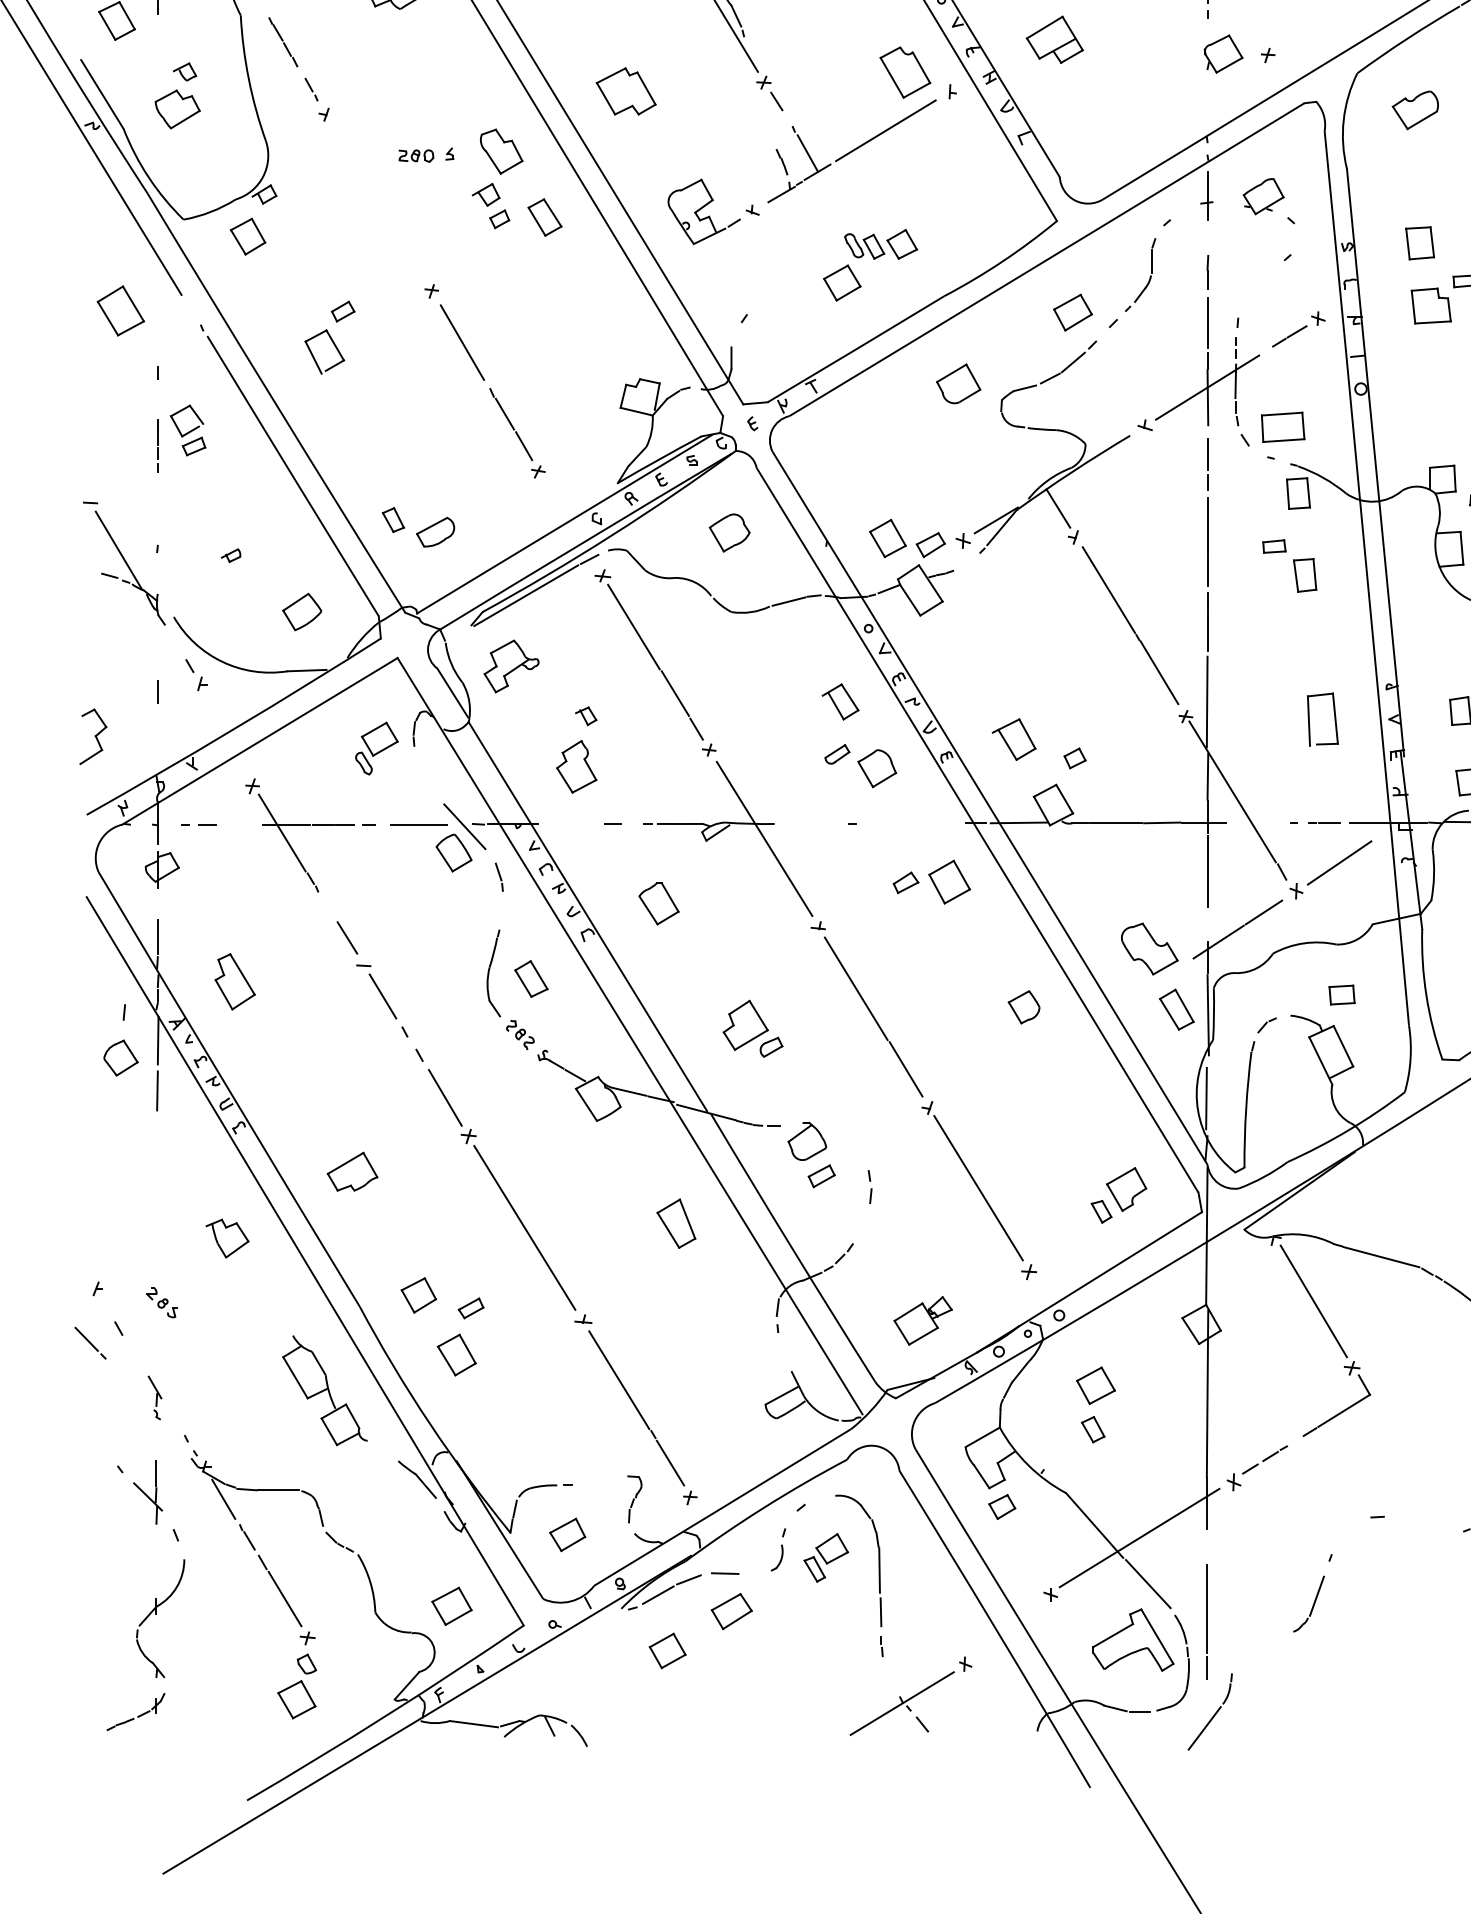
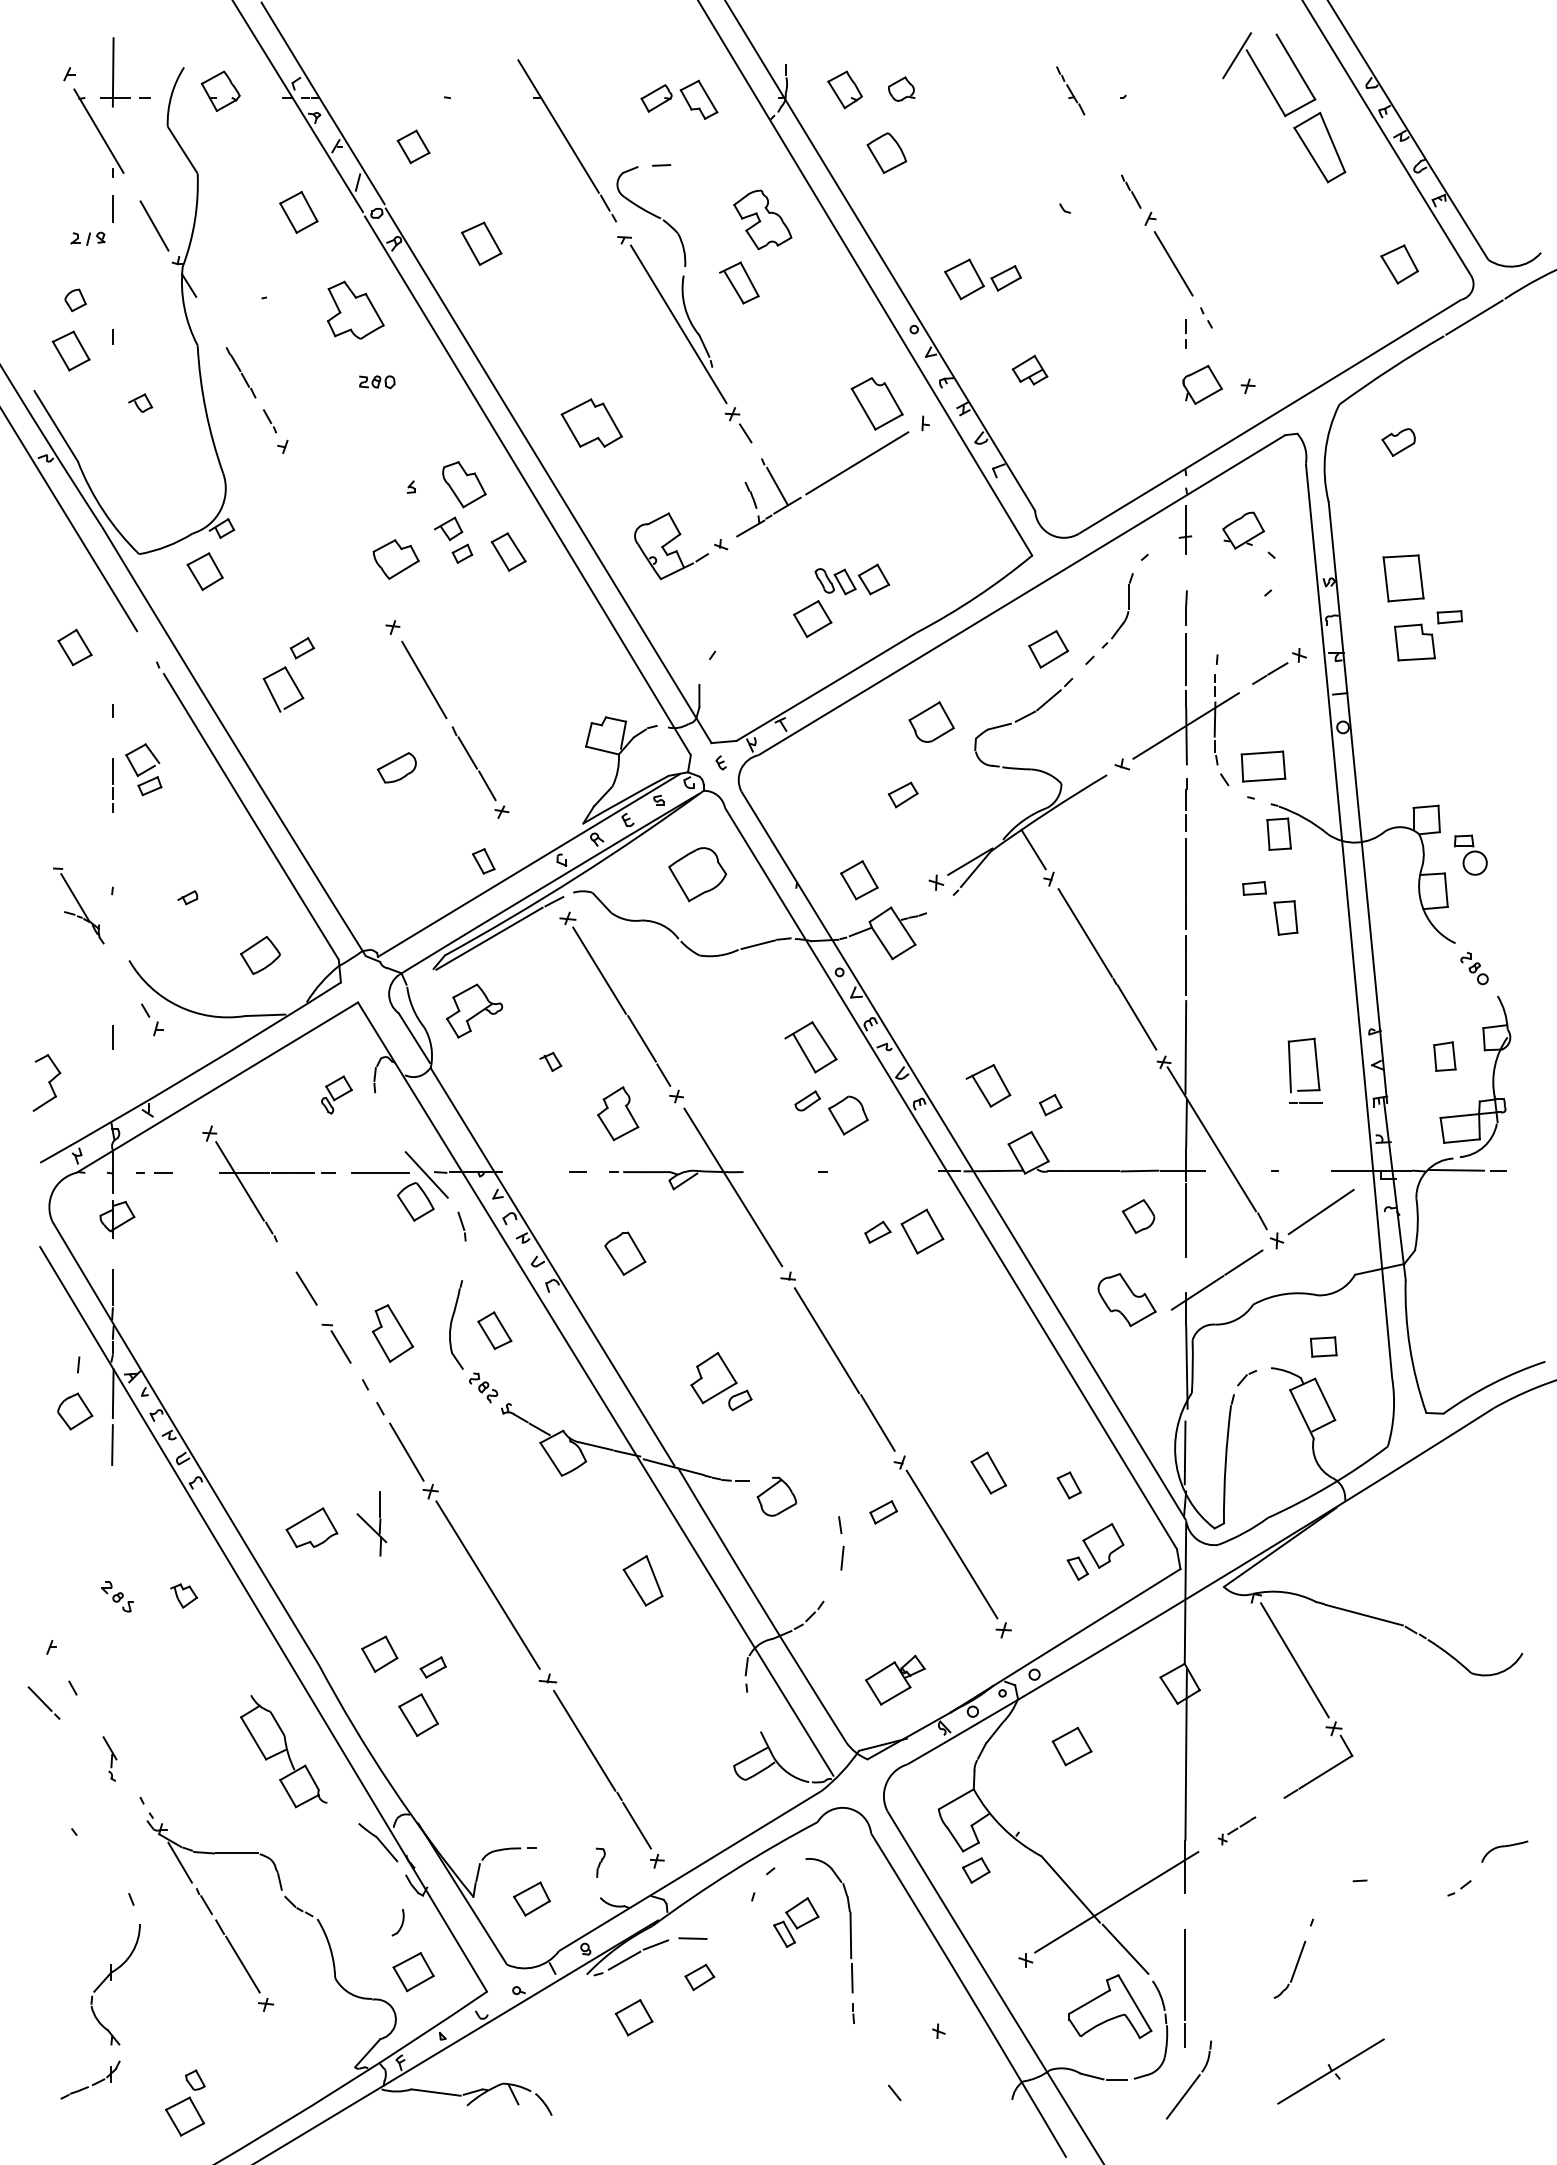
part: (1054, 39) -> (1029, 369), size x0.6
part: (177, 109) -> (395, 559), moved
part: (1415, 110) -> (1398, 442), size x0.7
part: (416, 156) -> (377, 382), moved
part: (1420, 243) -> (1403, 578), size x1.4
part: (120, 310) -> (74, 647), size x0.7
part: (393, 520) -> (483, 861), moved
part: (435, 531) -> (396, 767), moved
part: (729, 532) -> (697, 874), size x1.4
part: (930, 544) -> (902, 794), moved
part: (124, 563) -> (78, 905), size x0.6
part: (840, 702) -> (810, 1047), size x1.4
part: (376, 748) -> (336, 1094), size x0.7
part: (577, 766) -> (618, 1113), moved
line: (1324, 822) -> (1305, 1102), moved
part: (234, 981) -> (392, 1333), moved
part: (376, 991) -> (336, 1343), size x0.7
part: (1023, 1007) -> (1138, 1216), moved
part: (1176, 1009) -> (988, 1472), moved
part: (821, 1176) -> (883, 1512), moved
part: (869, 1187) -> (840, 1543), size x1.6
part: (226, 1238) -> (183, 1595), size x0.6
part: (162, 1302) -> (117, 1596), moved
part: (1092, 1429) -> (1068, 1485), moved
part: (1256, 1467) -> (1236, 1830), size x0.6
part: (147, 1492) -> (371, 1523), moved
part: (634, 1499) -> (600, 1862), size x0.6
part: (776, 1557) -> (397, 1922), moved
part: (731, 1611) -> (699, 1977), size x0.7
part: (297, 1685) -> (185, 2102), moved
part: (901, 1703) -> (1330, 2071), moved

